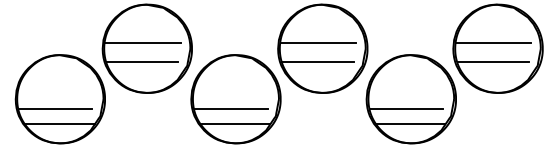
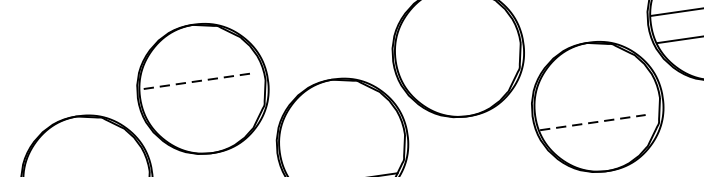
line: (142, 43) -> (194, 82), solid -> dashed
line: (317, 43) -> (449, 45), removed
line: (142, 62) -> (198, 109), removed
line: (317, 62) -> (453, 73), removed
line: (230, 109) -> (336, 159), removed
line: (407, 109) -> (594, 122), solid -> dashed
line: (411, 124) -> (603, 143), removed

